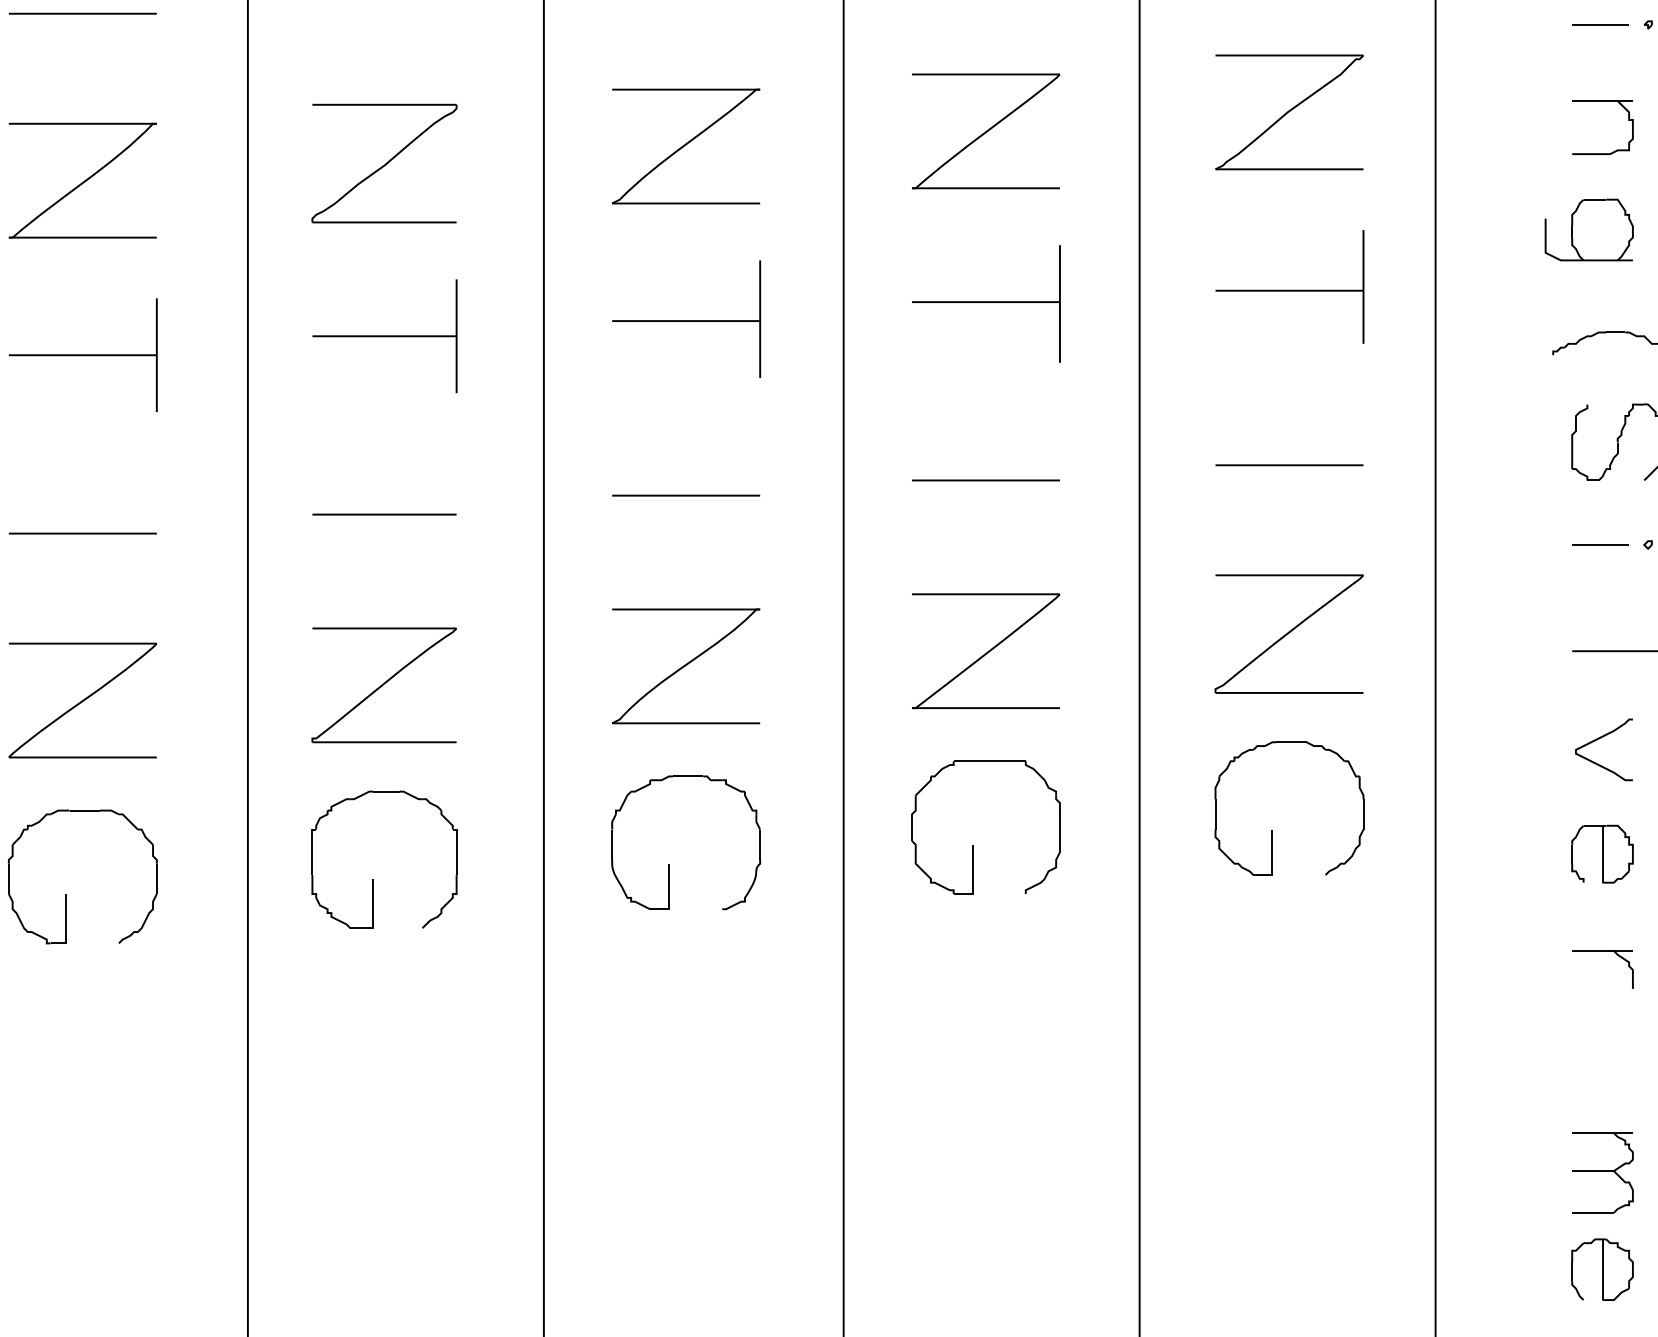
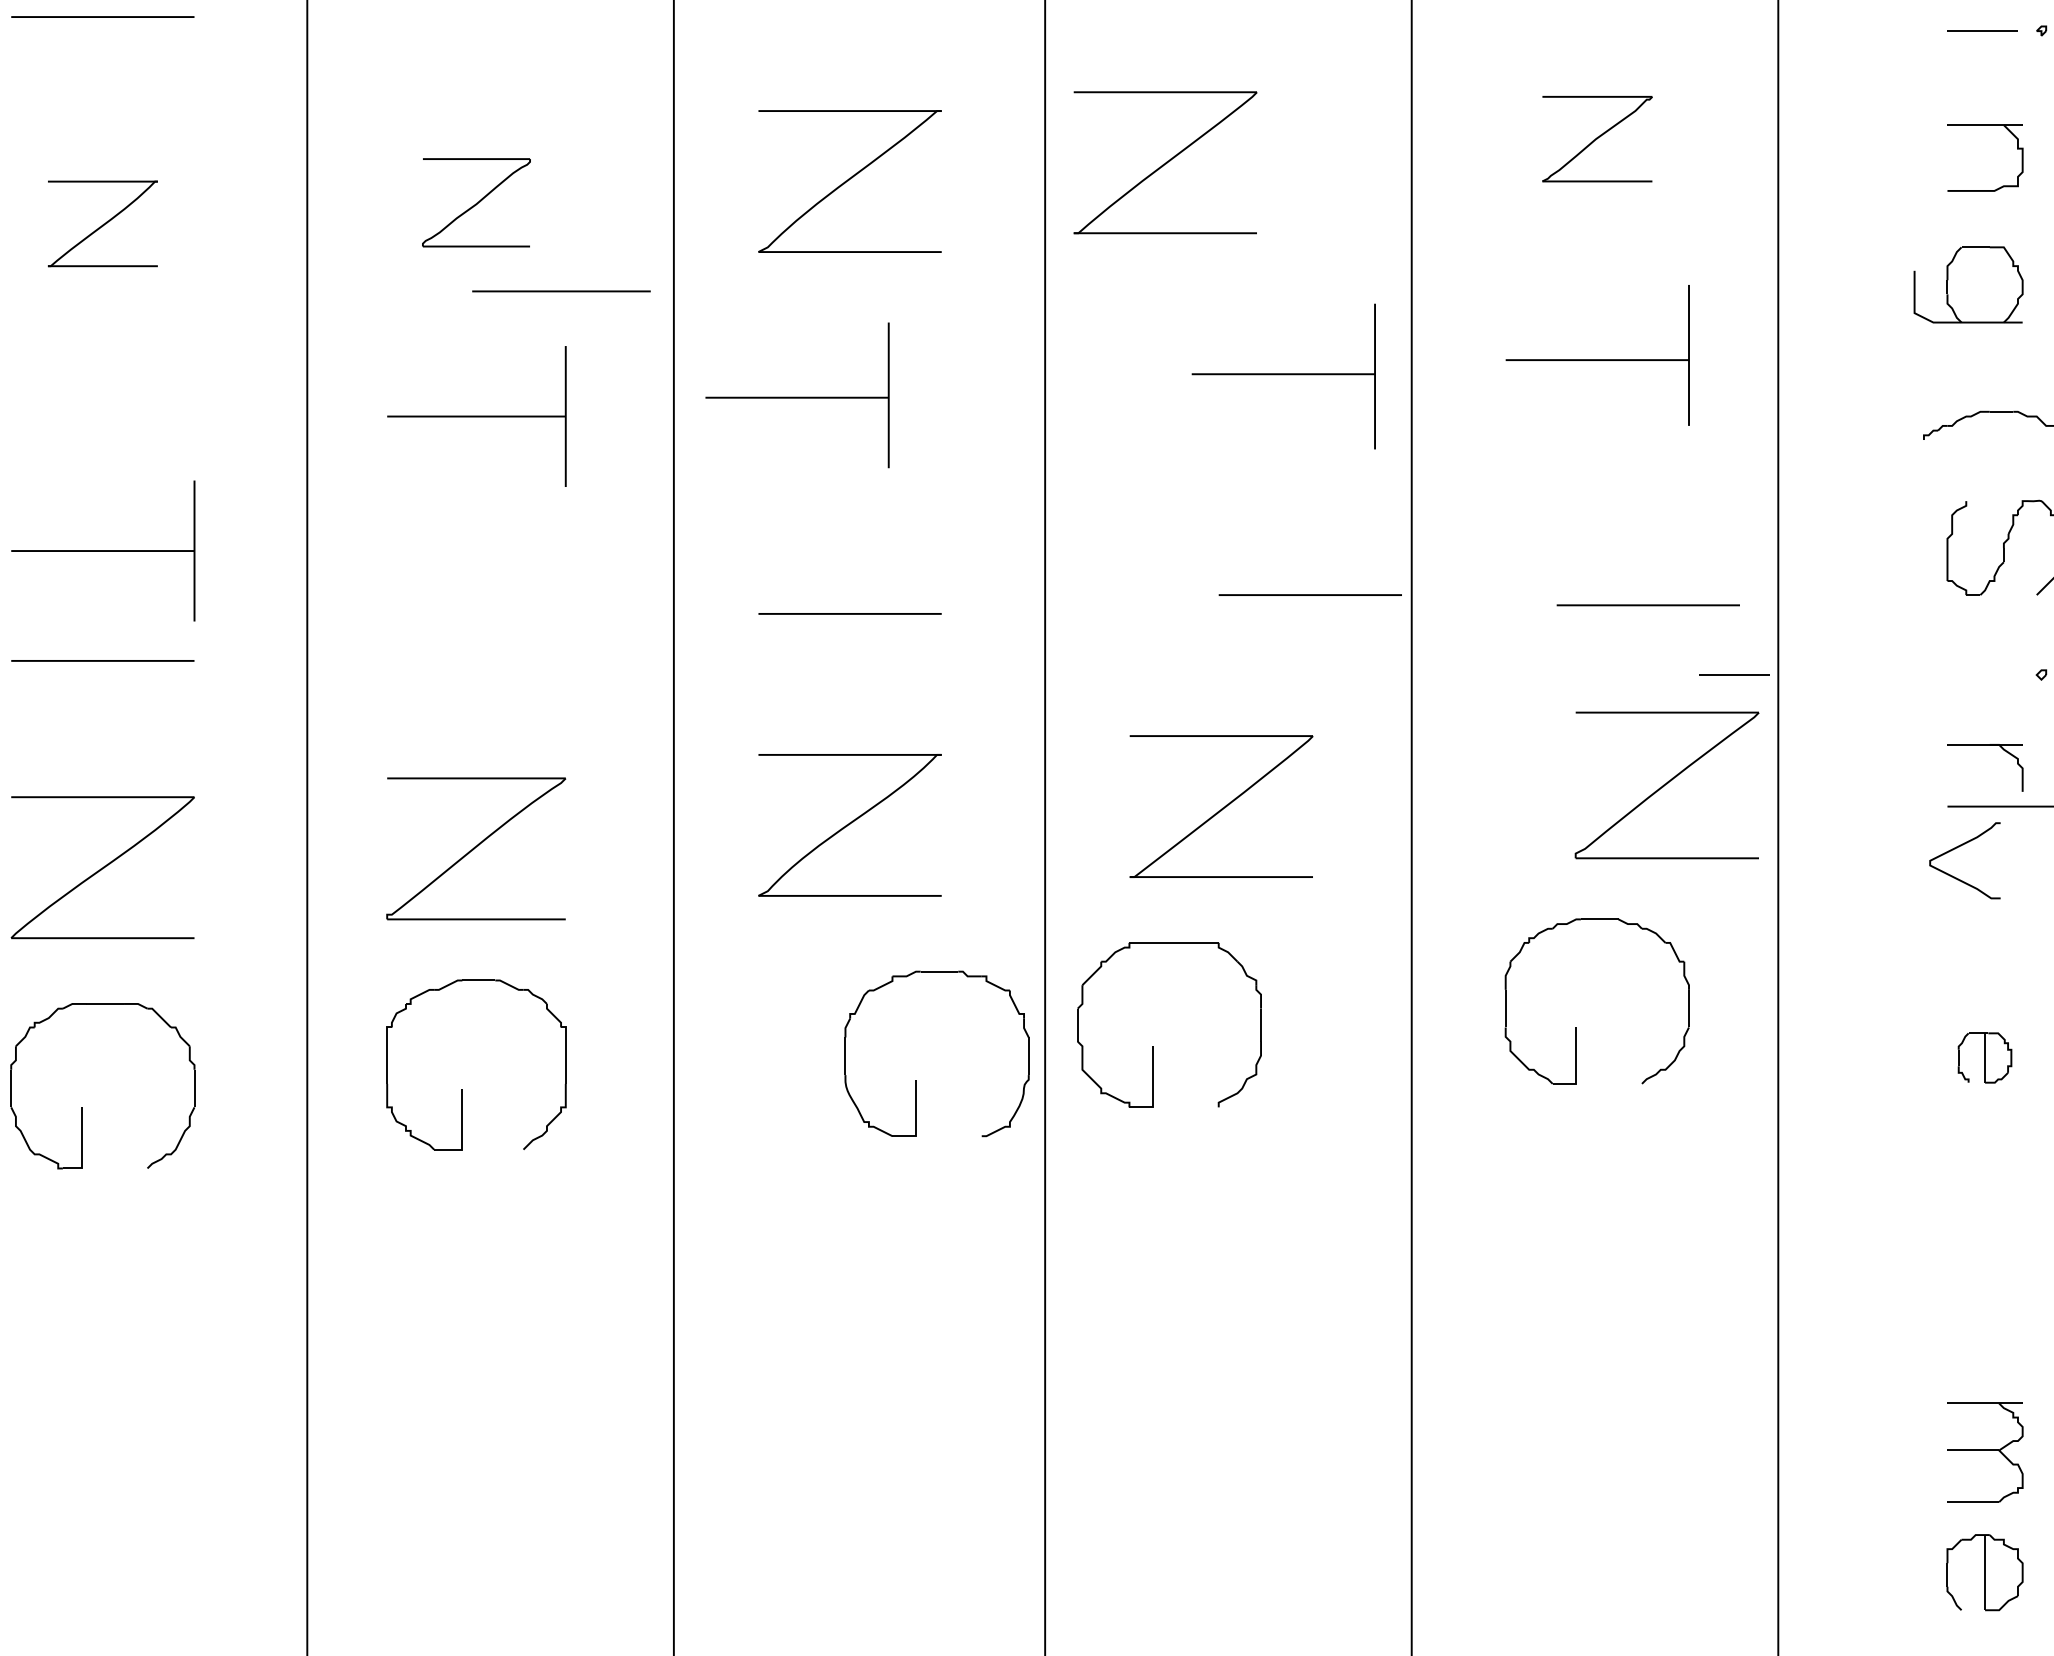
part: (1289, 111) -> (1597, 138), size x0.6
part: (986, 131) -> (1165, 162), moved
part: (384, 163) -> (476, 202), size x0.6
part: (82, 180) -> (102, 223), size x0.6
part: (986, 303) -> (1283, 376), moved
part: (686, 319) -> (797, 395), moved
part: (83, 354) -> (103, 550), moved
line: (1288, 465) -> (1647, 605), moved
line: (985, 479) -> (1309, 594), moved
line: (384, 514) -> (561, 291), moved
line: (1600, 544) -> (1734, 674), moved
part: (1288, 634) -> (1666, 785), moved
curve: (1598, 739) -> (1957, 848), moved
part: (973, 844) -> (1153, 1046), moved
part: (1602, 853) -> (1984, 1057), size x0.7
part: (669, 864) -> (916, 1080), moved
part: (1602, 951) -> (1985, 745), moved

